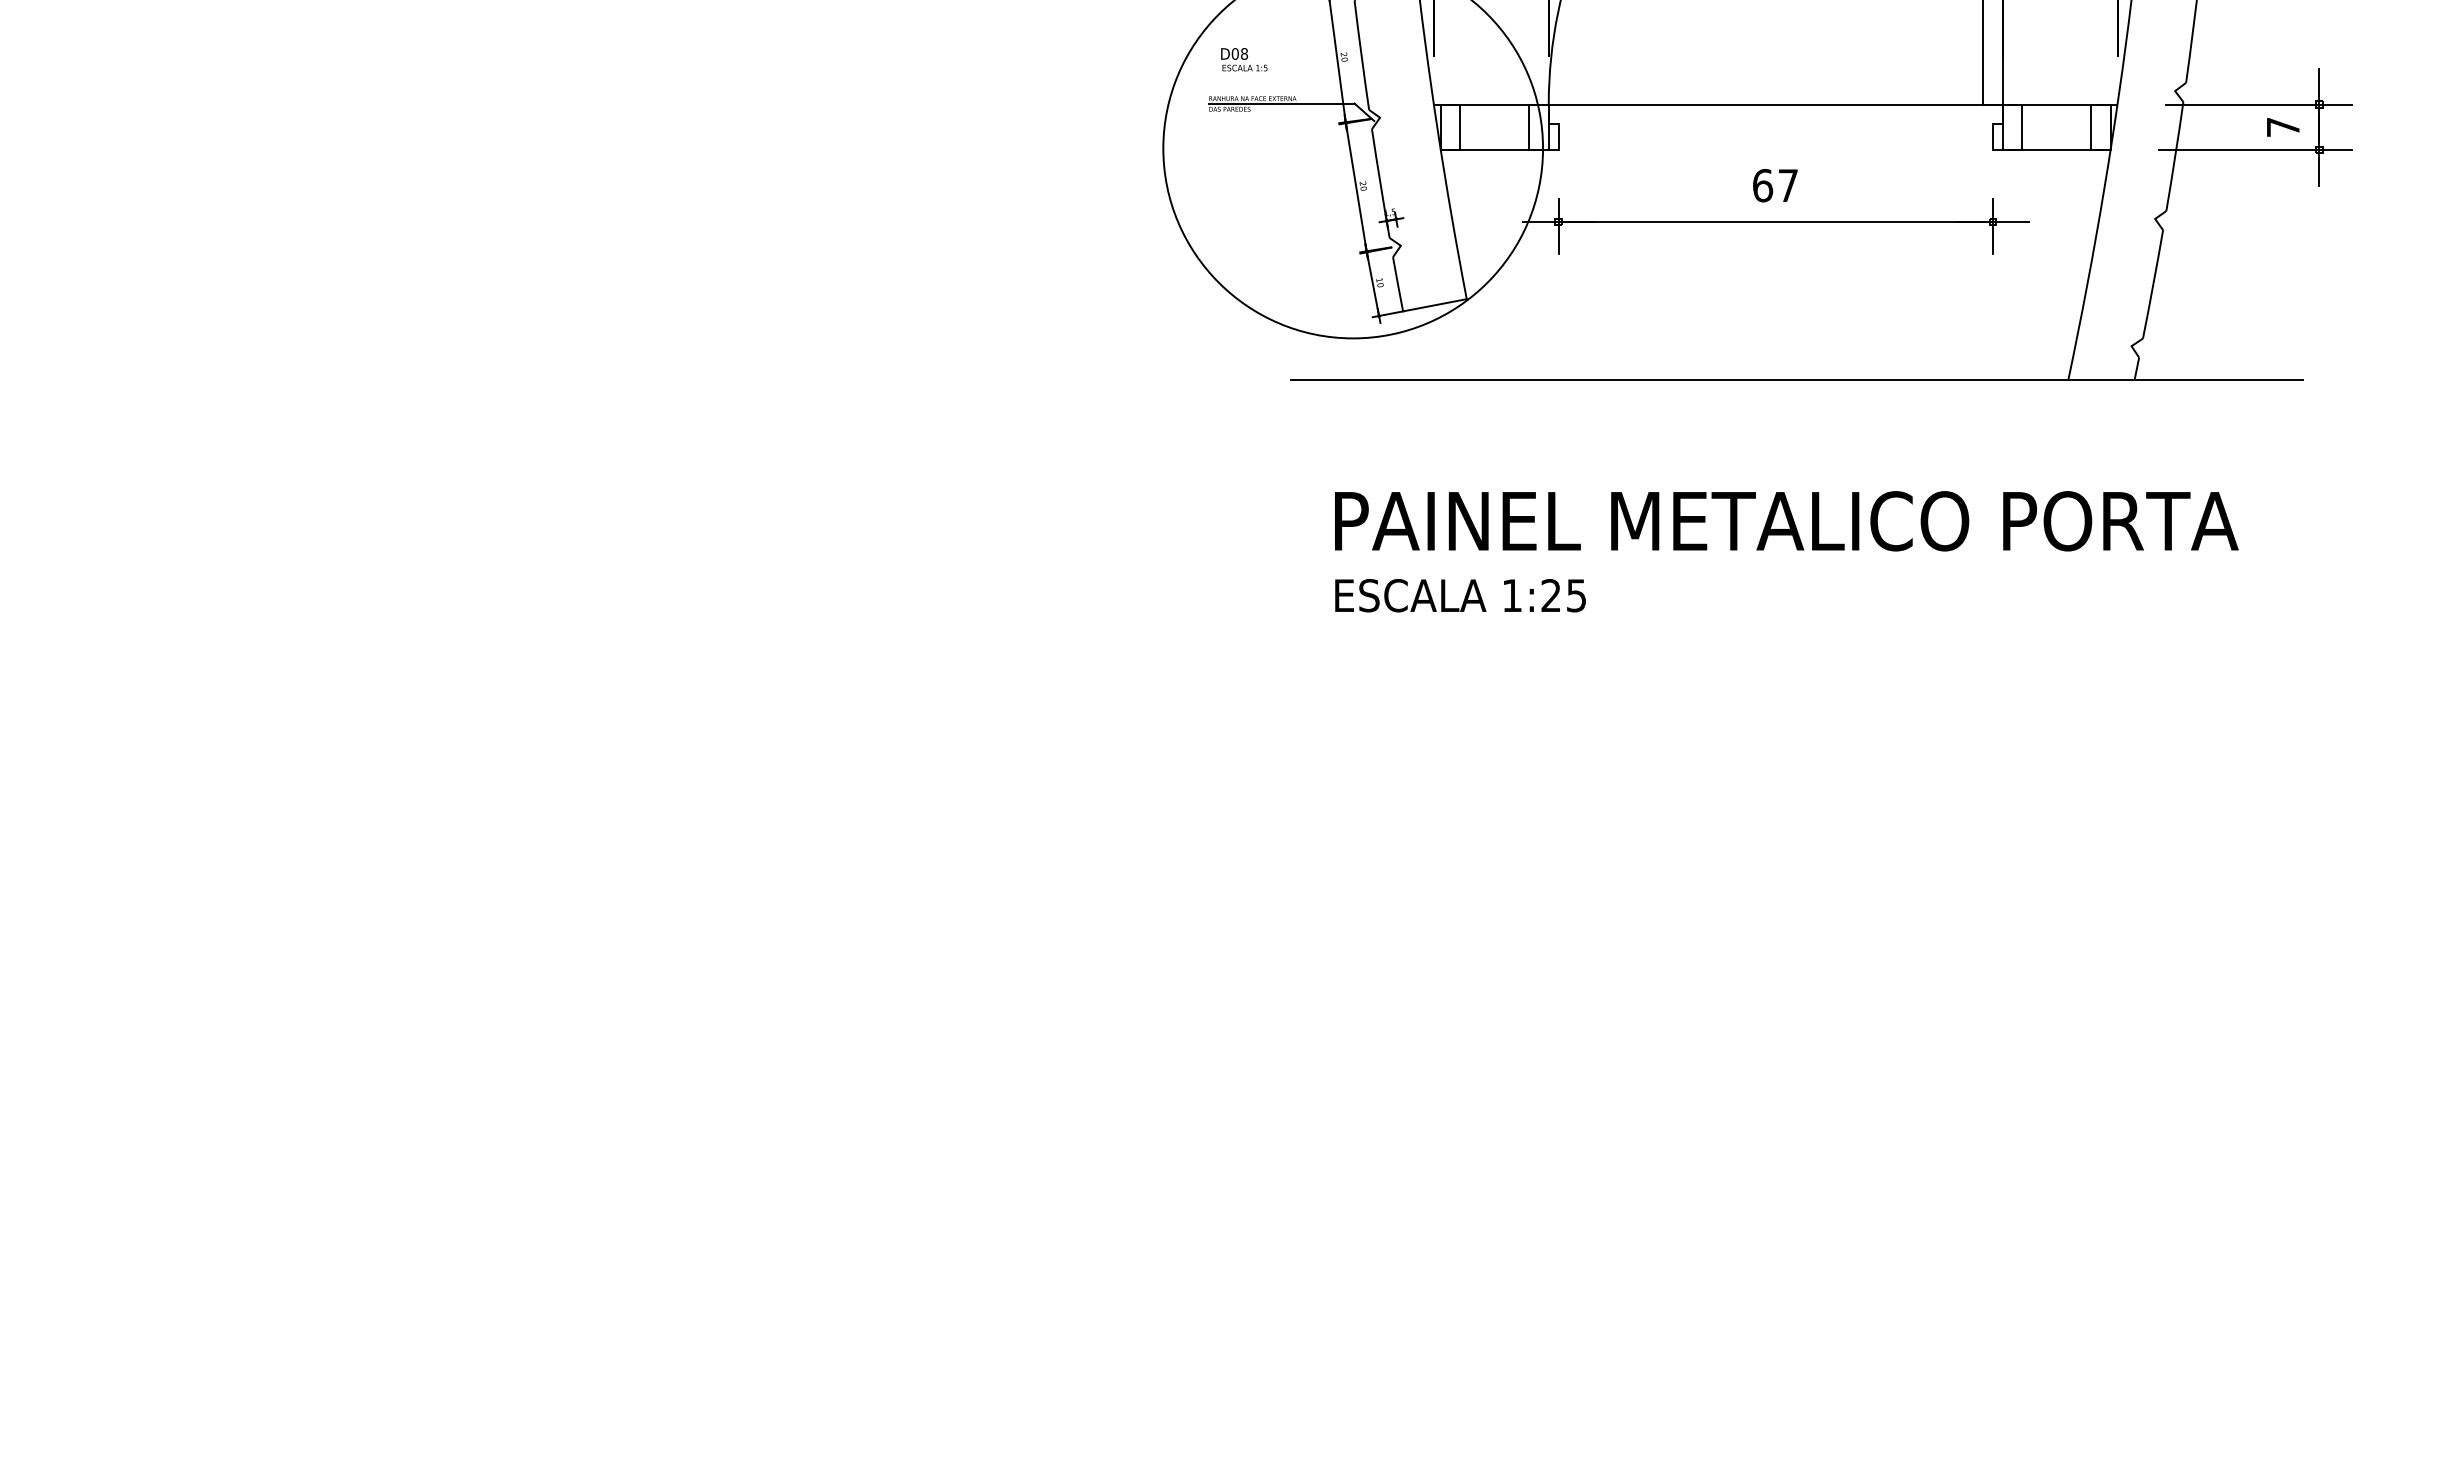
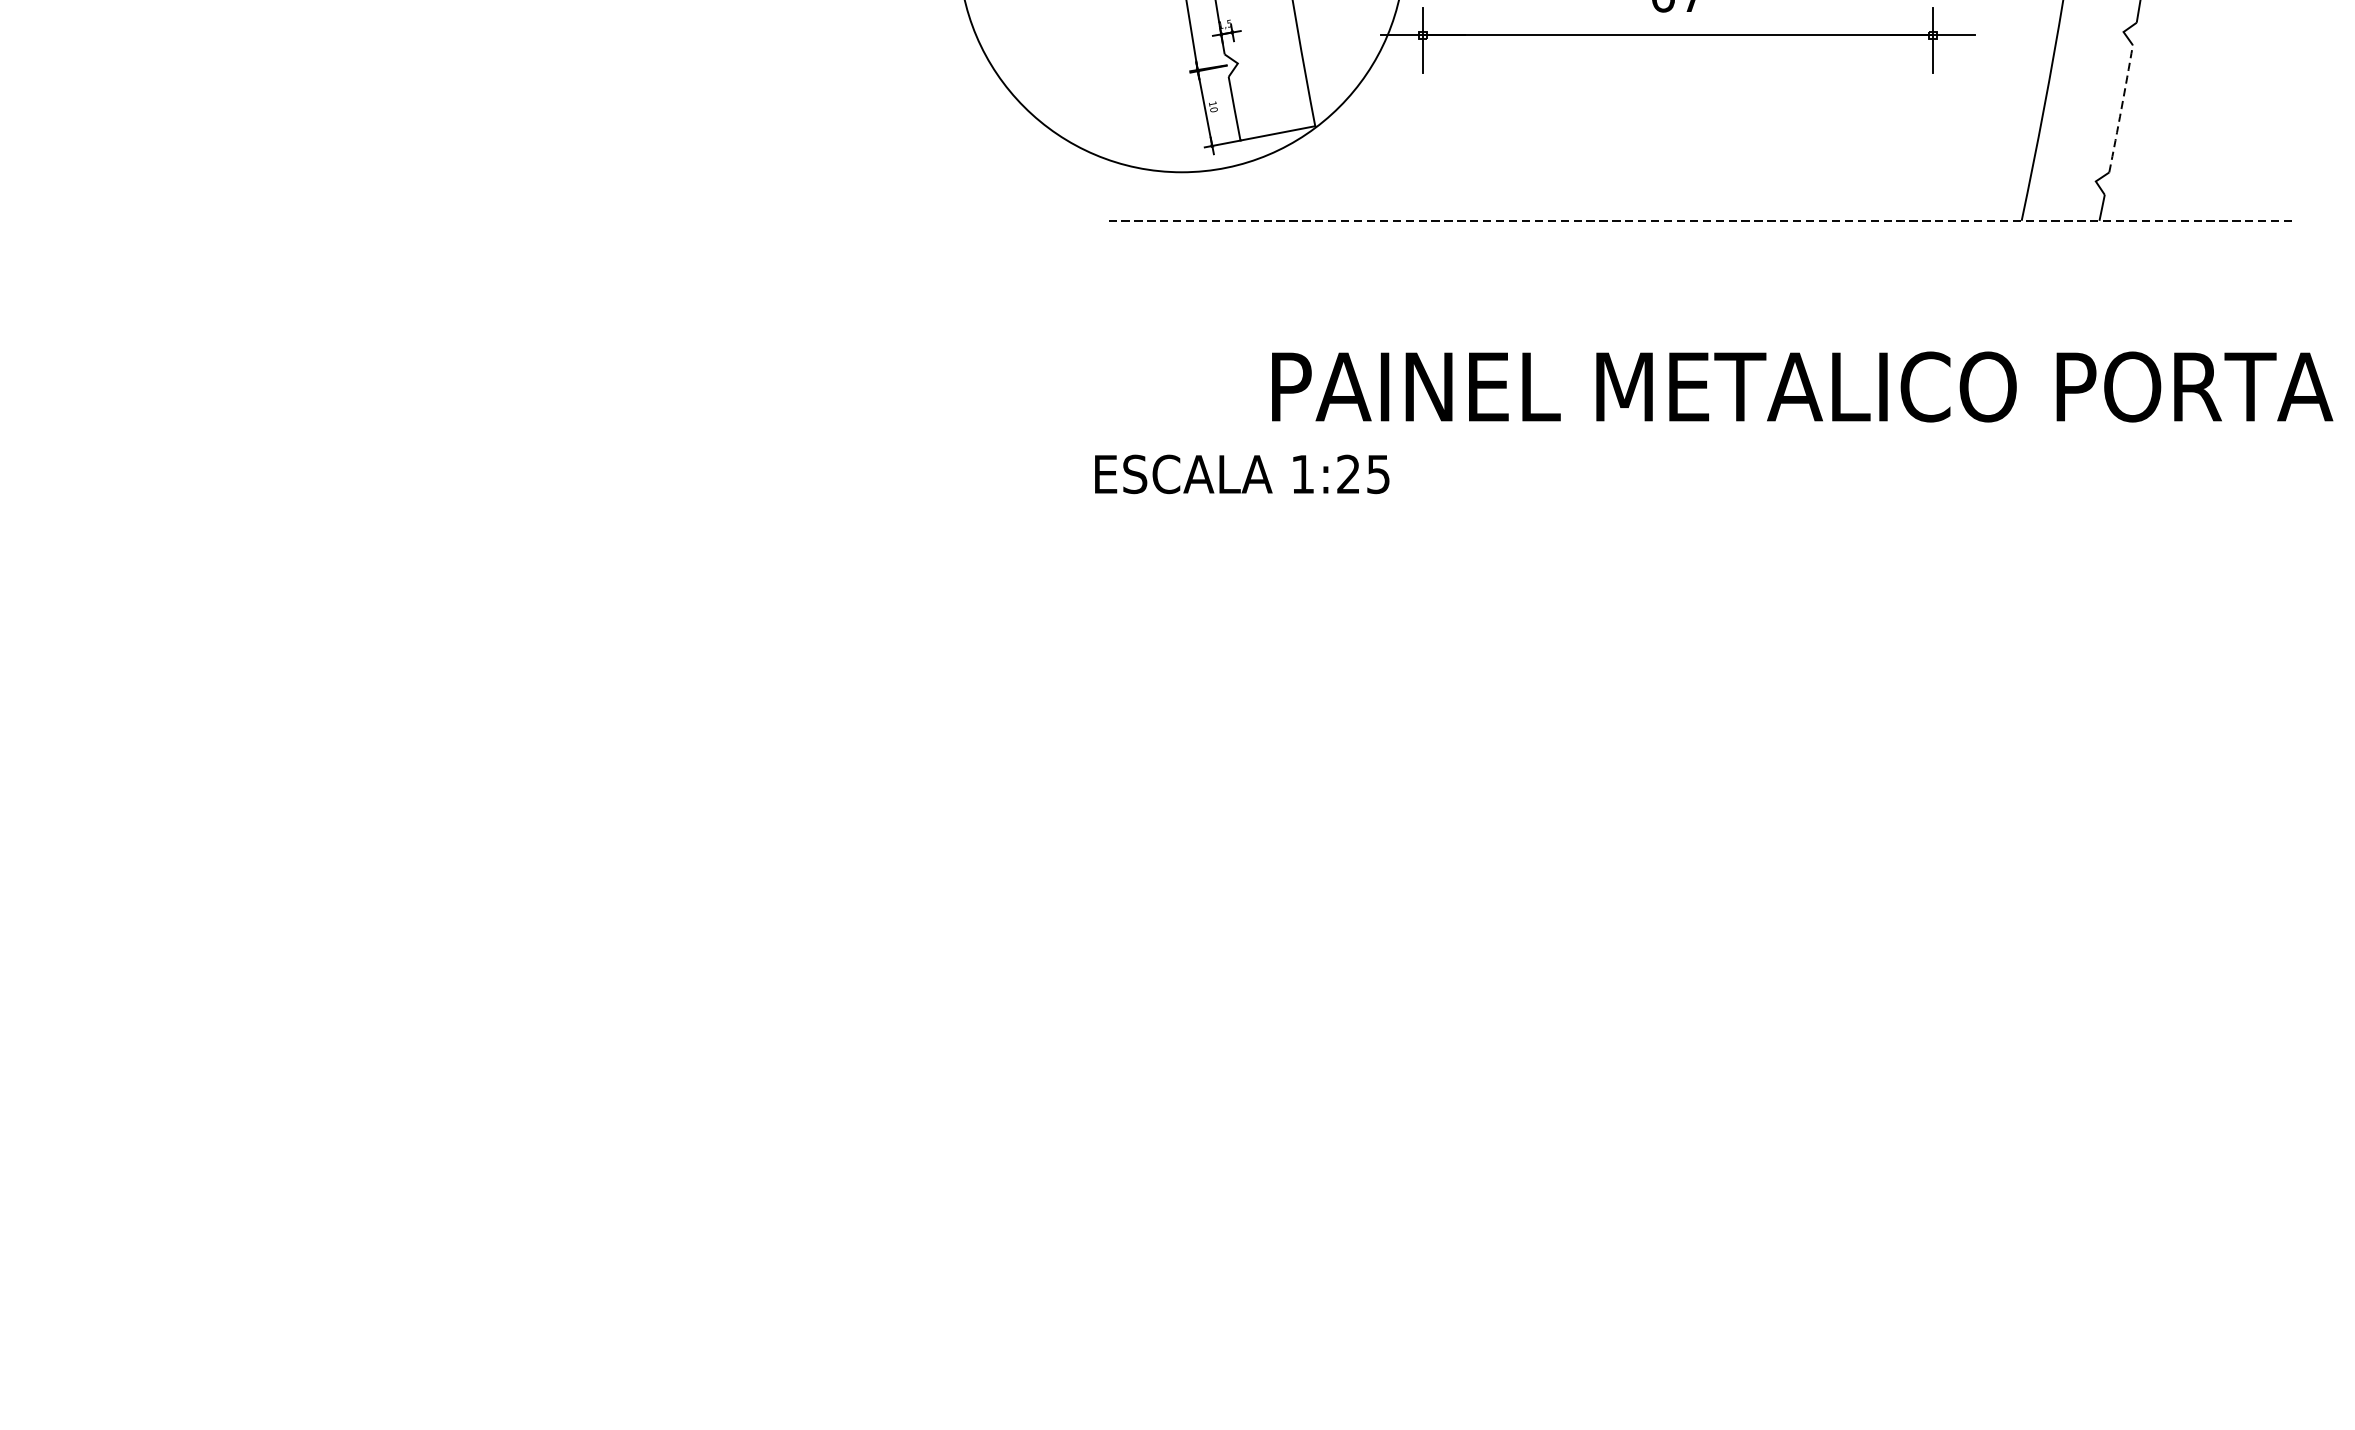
arc: (2153, 284) -> (2121, 108), solid -> dashed
line: (1797, 379) -> (1703, 220), solid -> dashed
text: (1786, 521) -> (1802, 387), moved
text: (1460, 595) -> (1242, 474), moved

